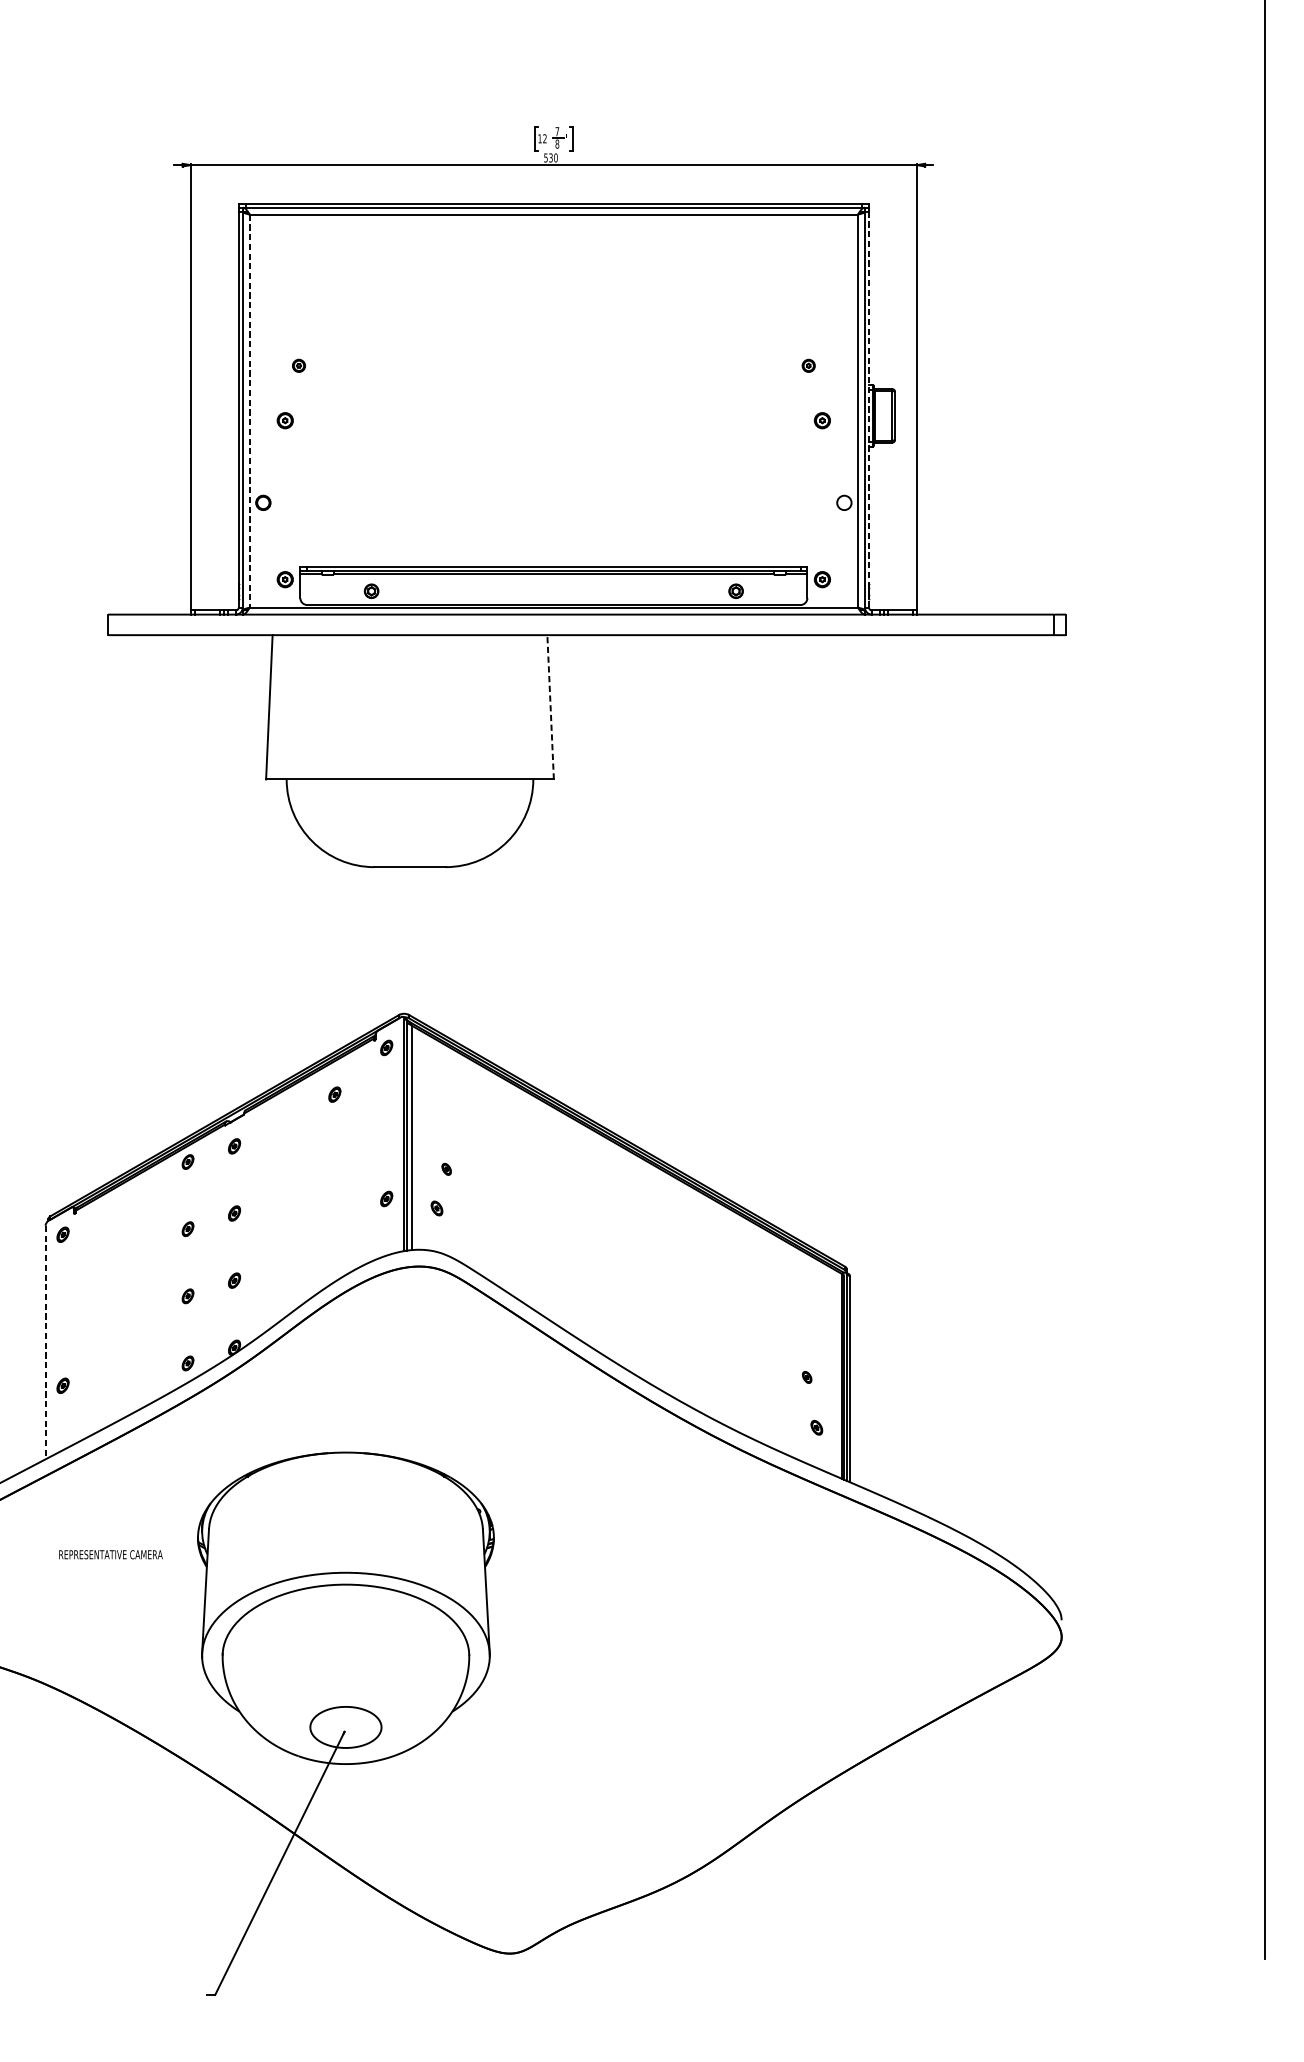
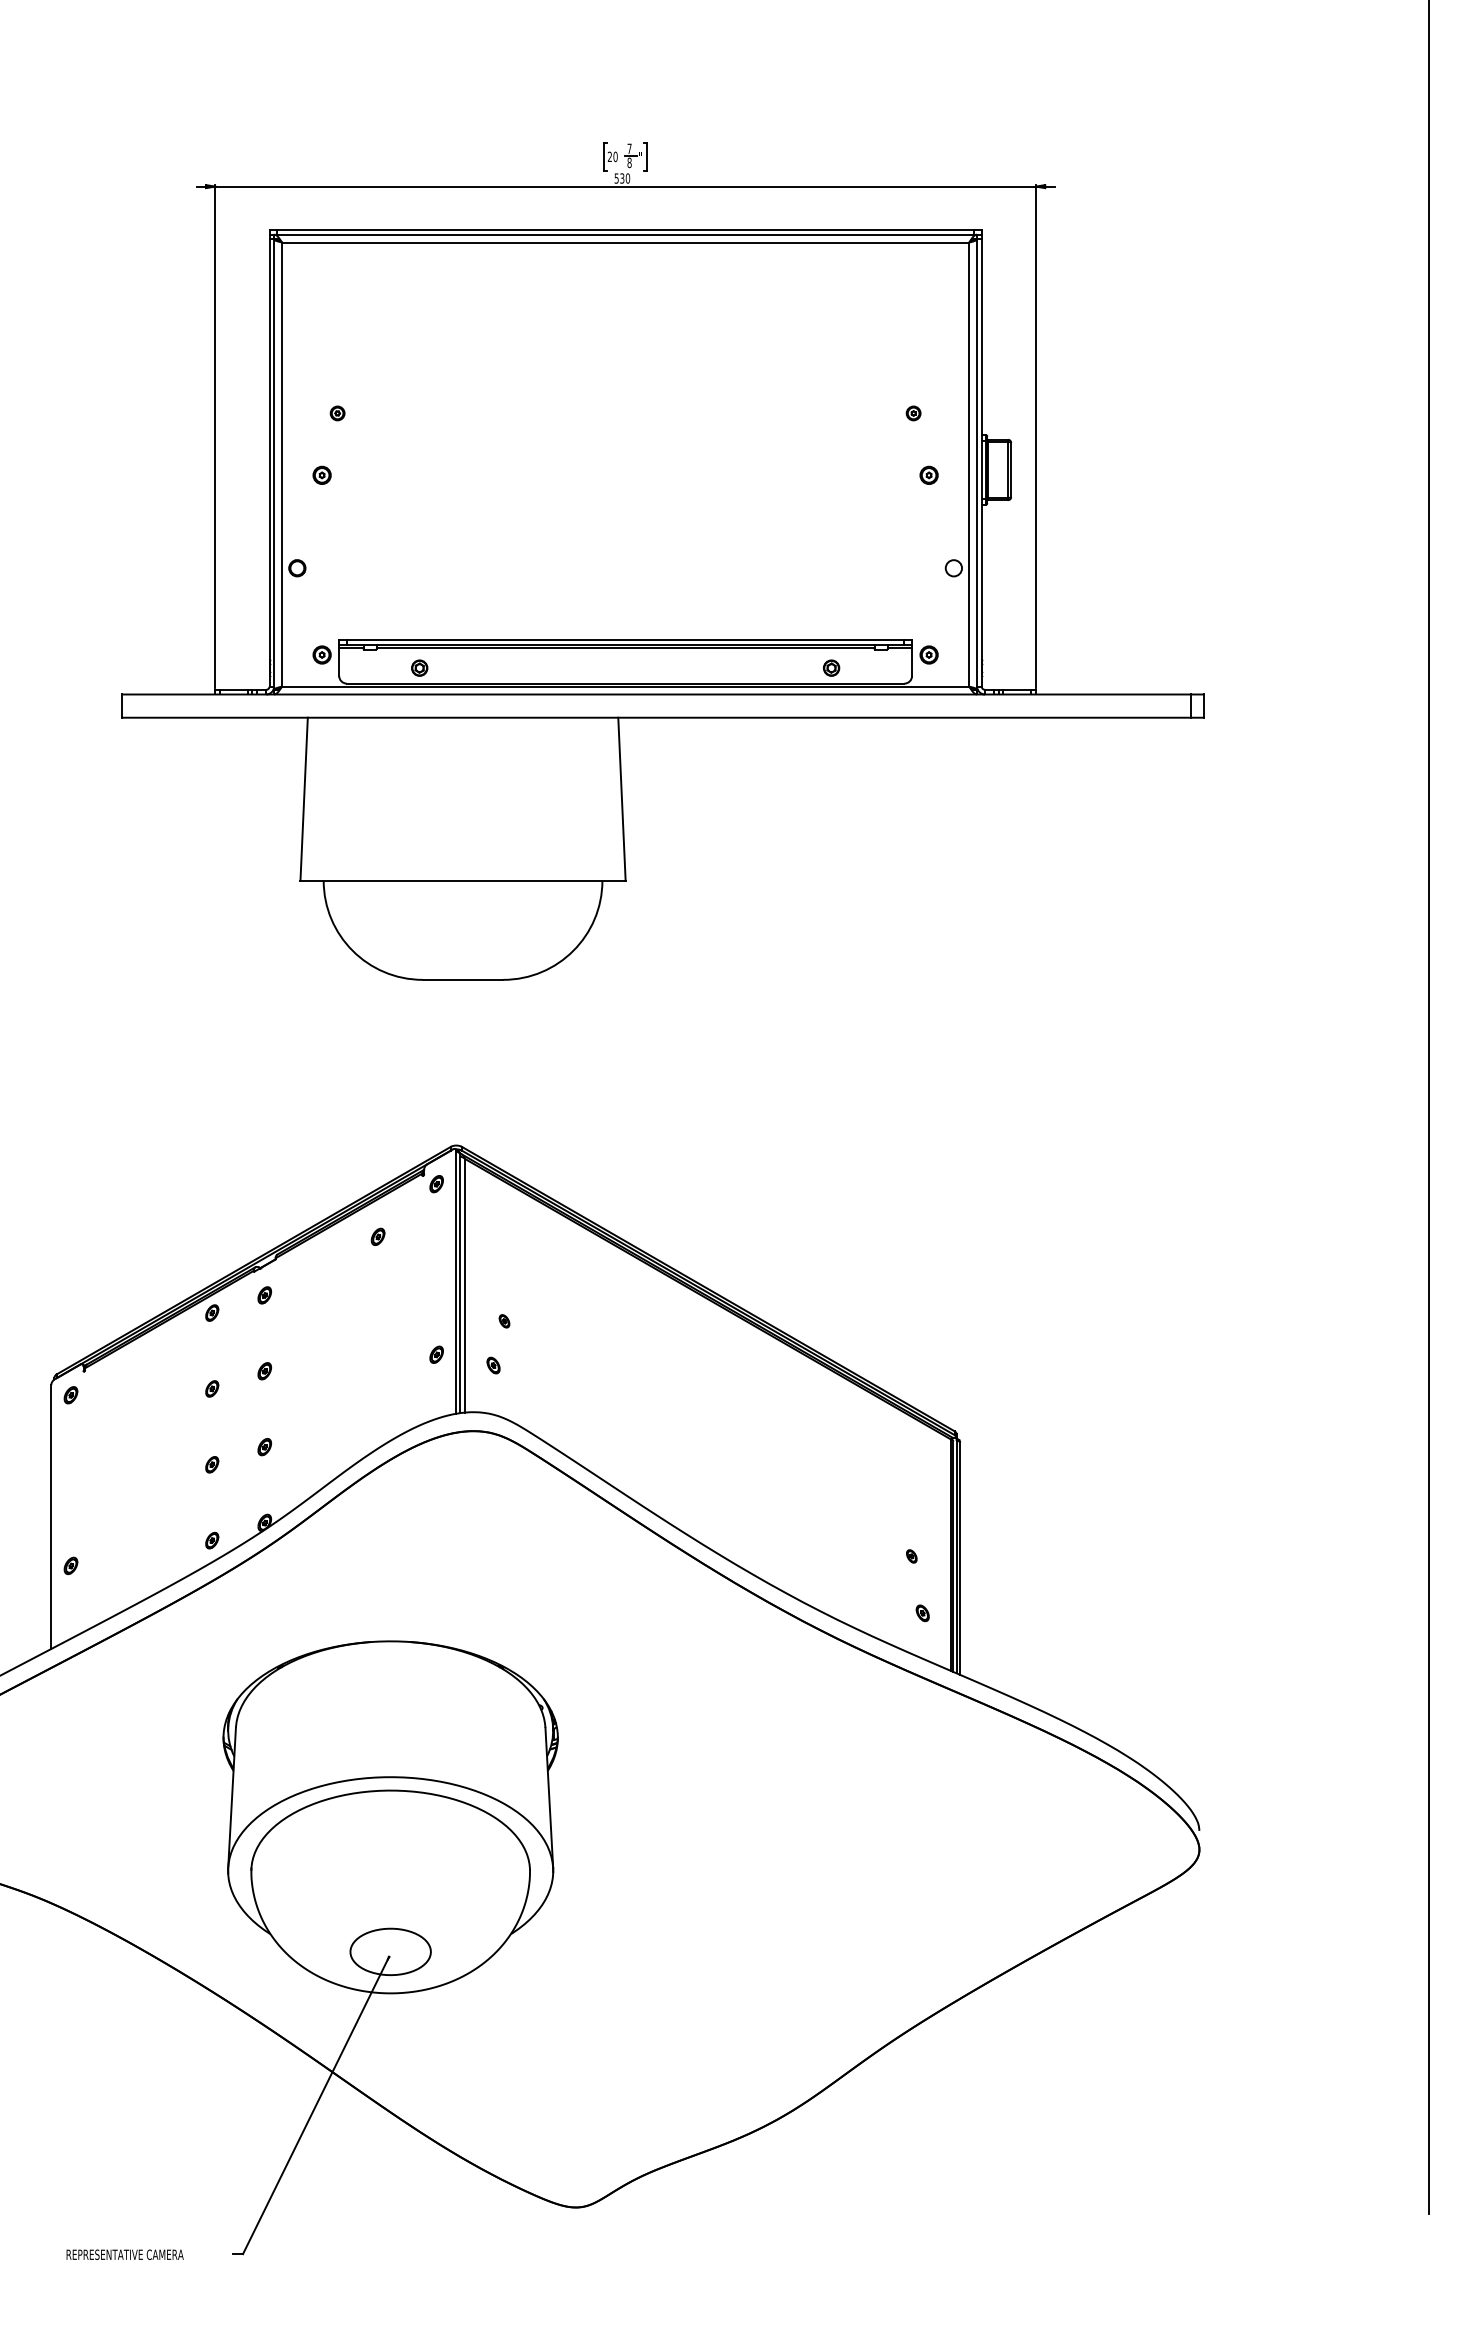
text: (542, 138) -> (612, 156), 12 -> 20
line: (868, 409) -> (981, 462), dashed -> solid
line: (250, 411) -> (282, 465), dashed -> solid
line: (550, 707) -> (621, 799), dashed -> solid
line: (45, 1342) -> (51, 1517), dashed -> solid
text: (110, 1554) -> (124, 2254), moved

